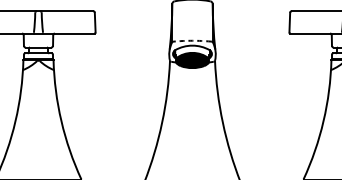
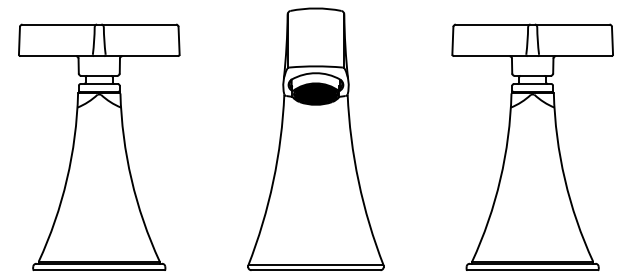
arc: (192, 40) -> (315, 66), dashed -> solid

